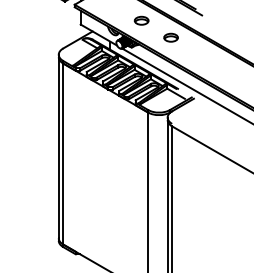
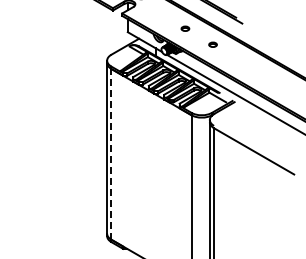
part: (141, 20) -> (185, 28), size x0.6
part: (170, 37) -> (212, 44), size x0.6
line: (63, 153) -> (111, 153), solid -> dashed

